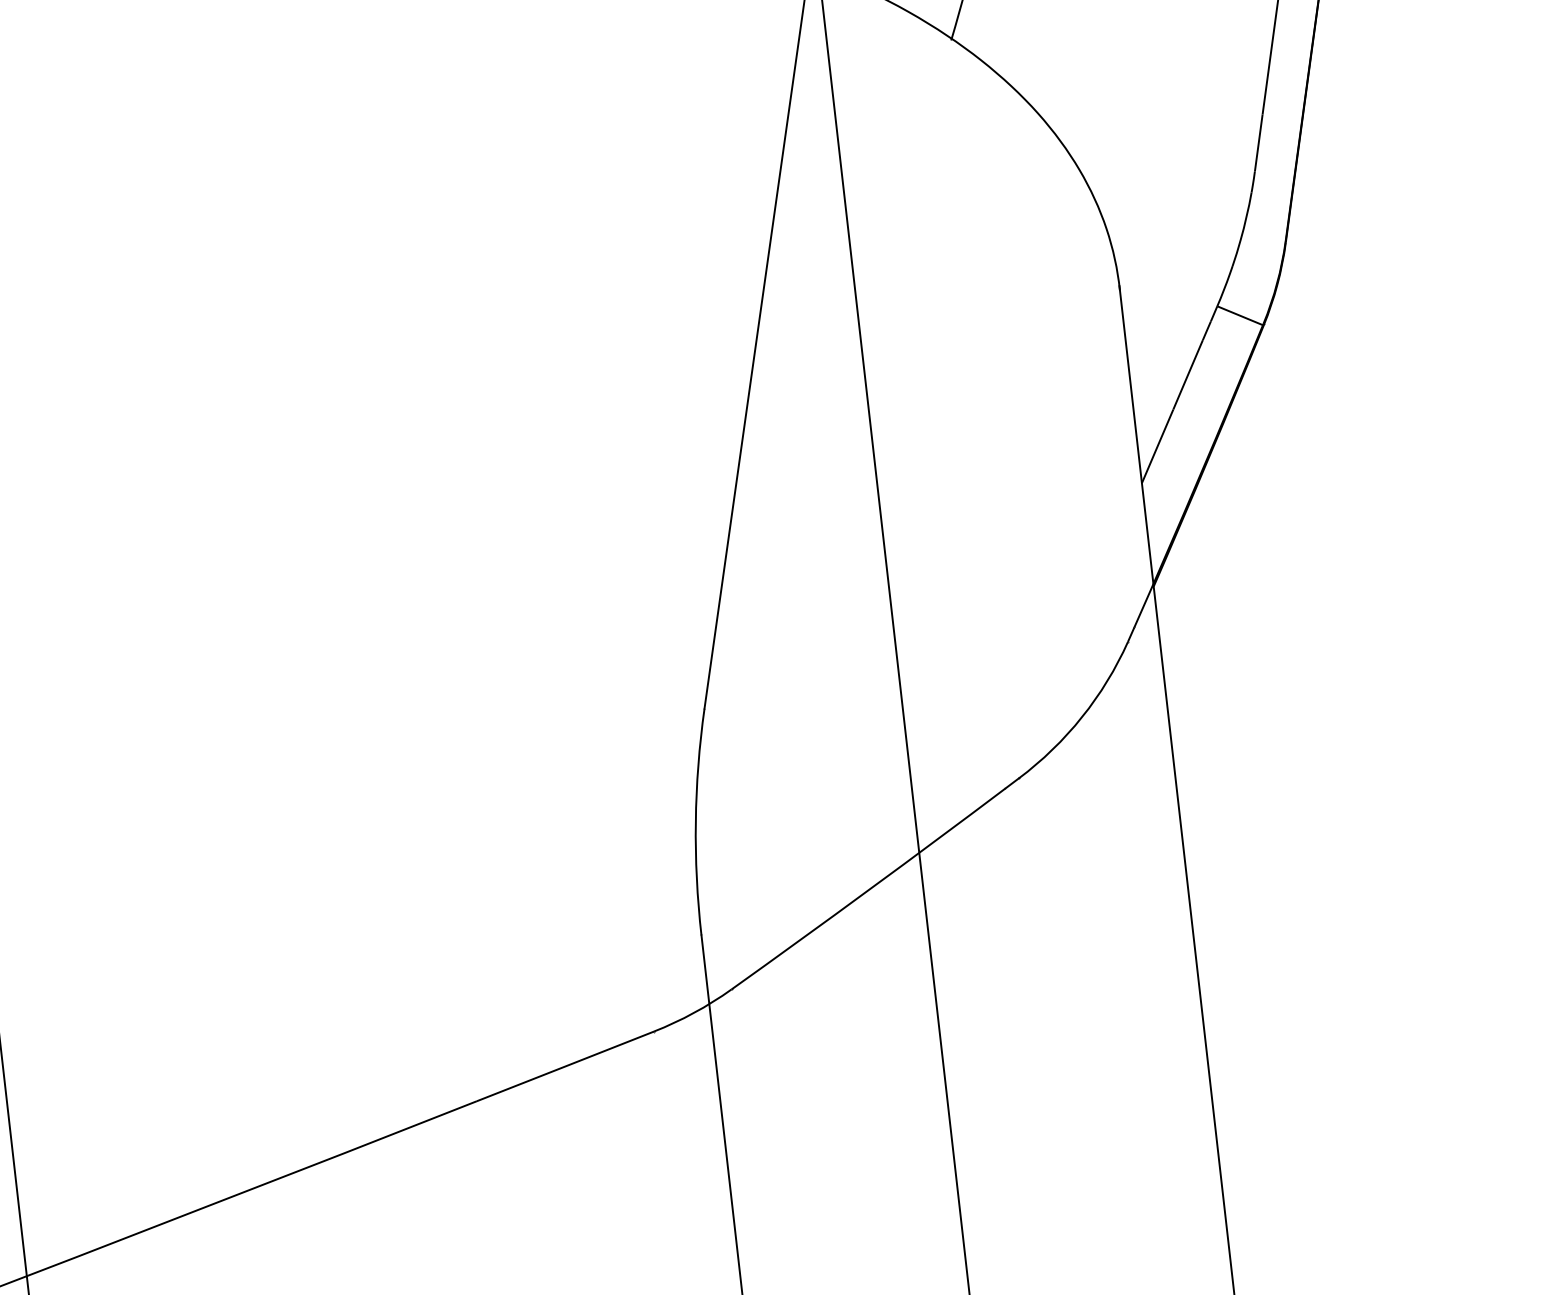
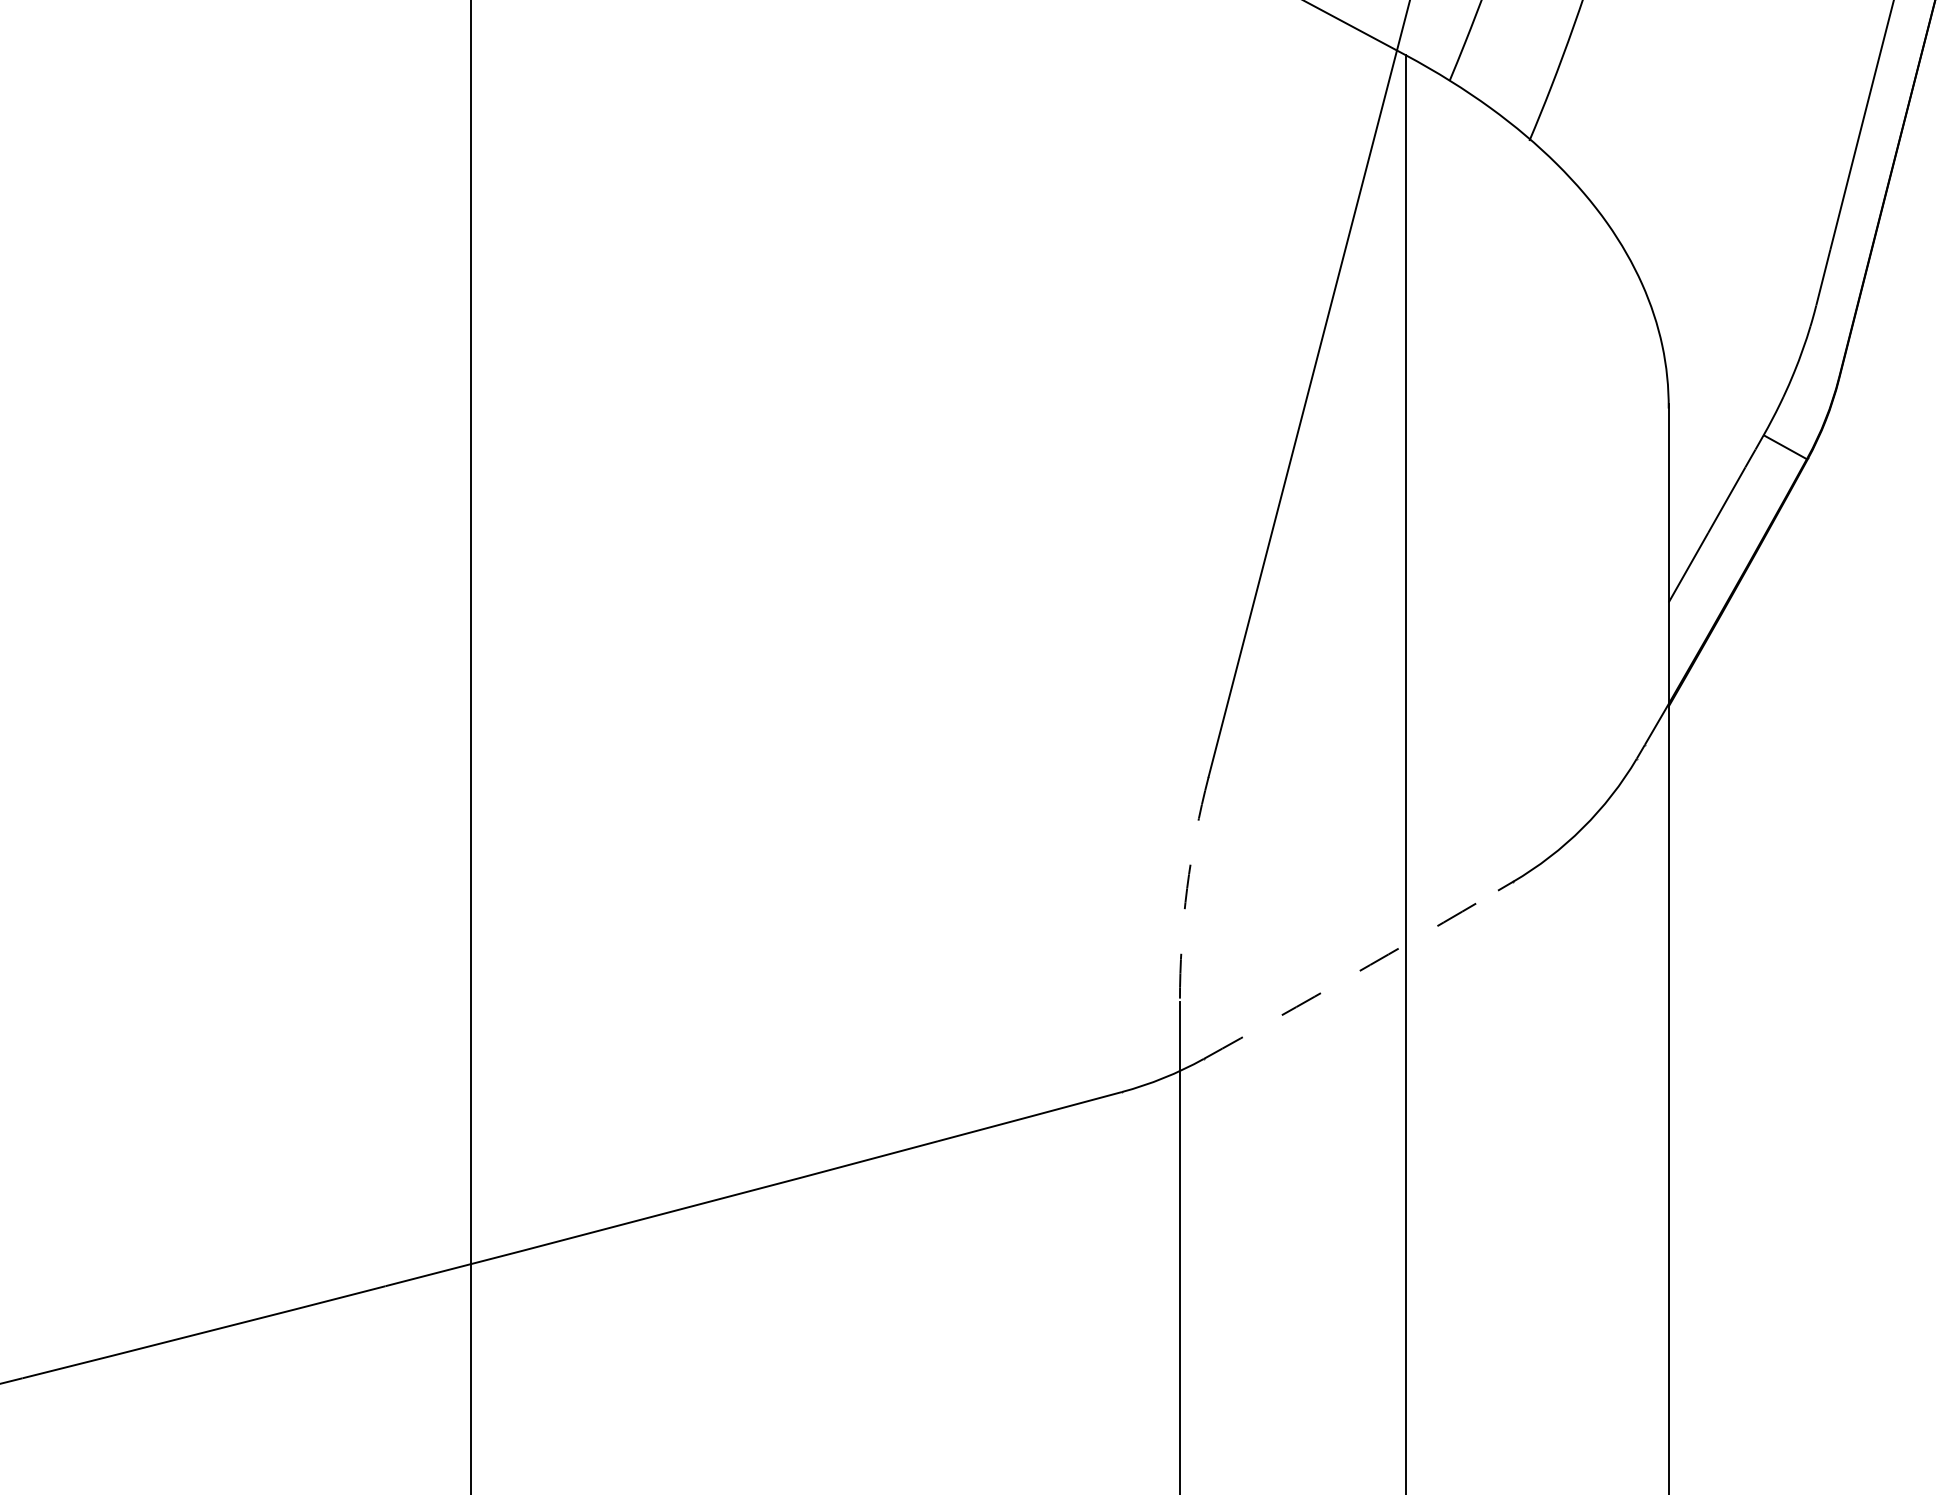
arc: (696, 821) -> (1187, 888), solid -> dashed
arc: (868, 889) -> (1351, 975), solid -> dashed

